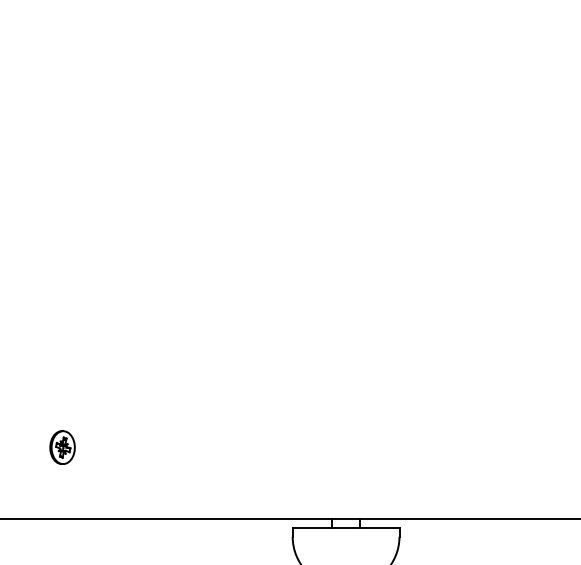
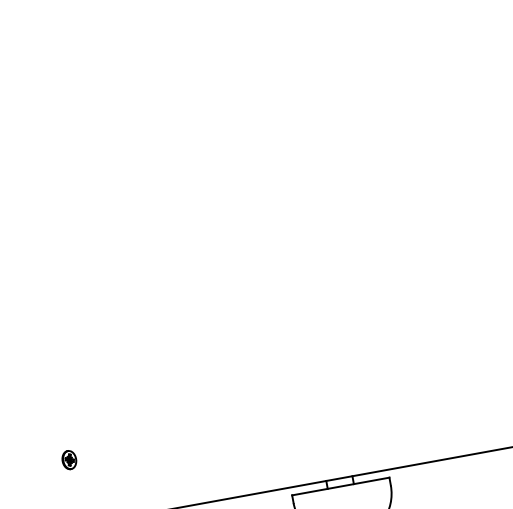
part: (62, 447) -> (69, 460), size x0.6

